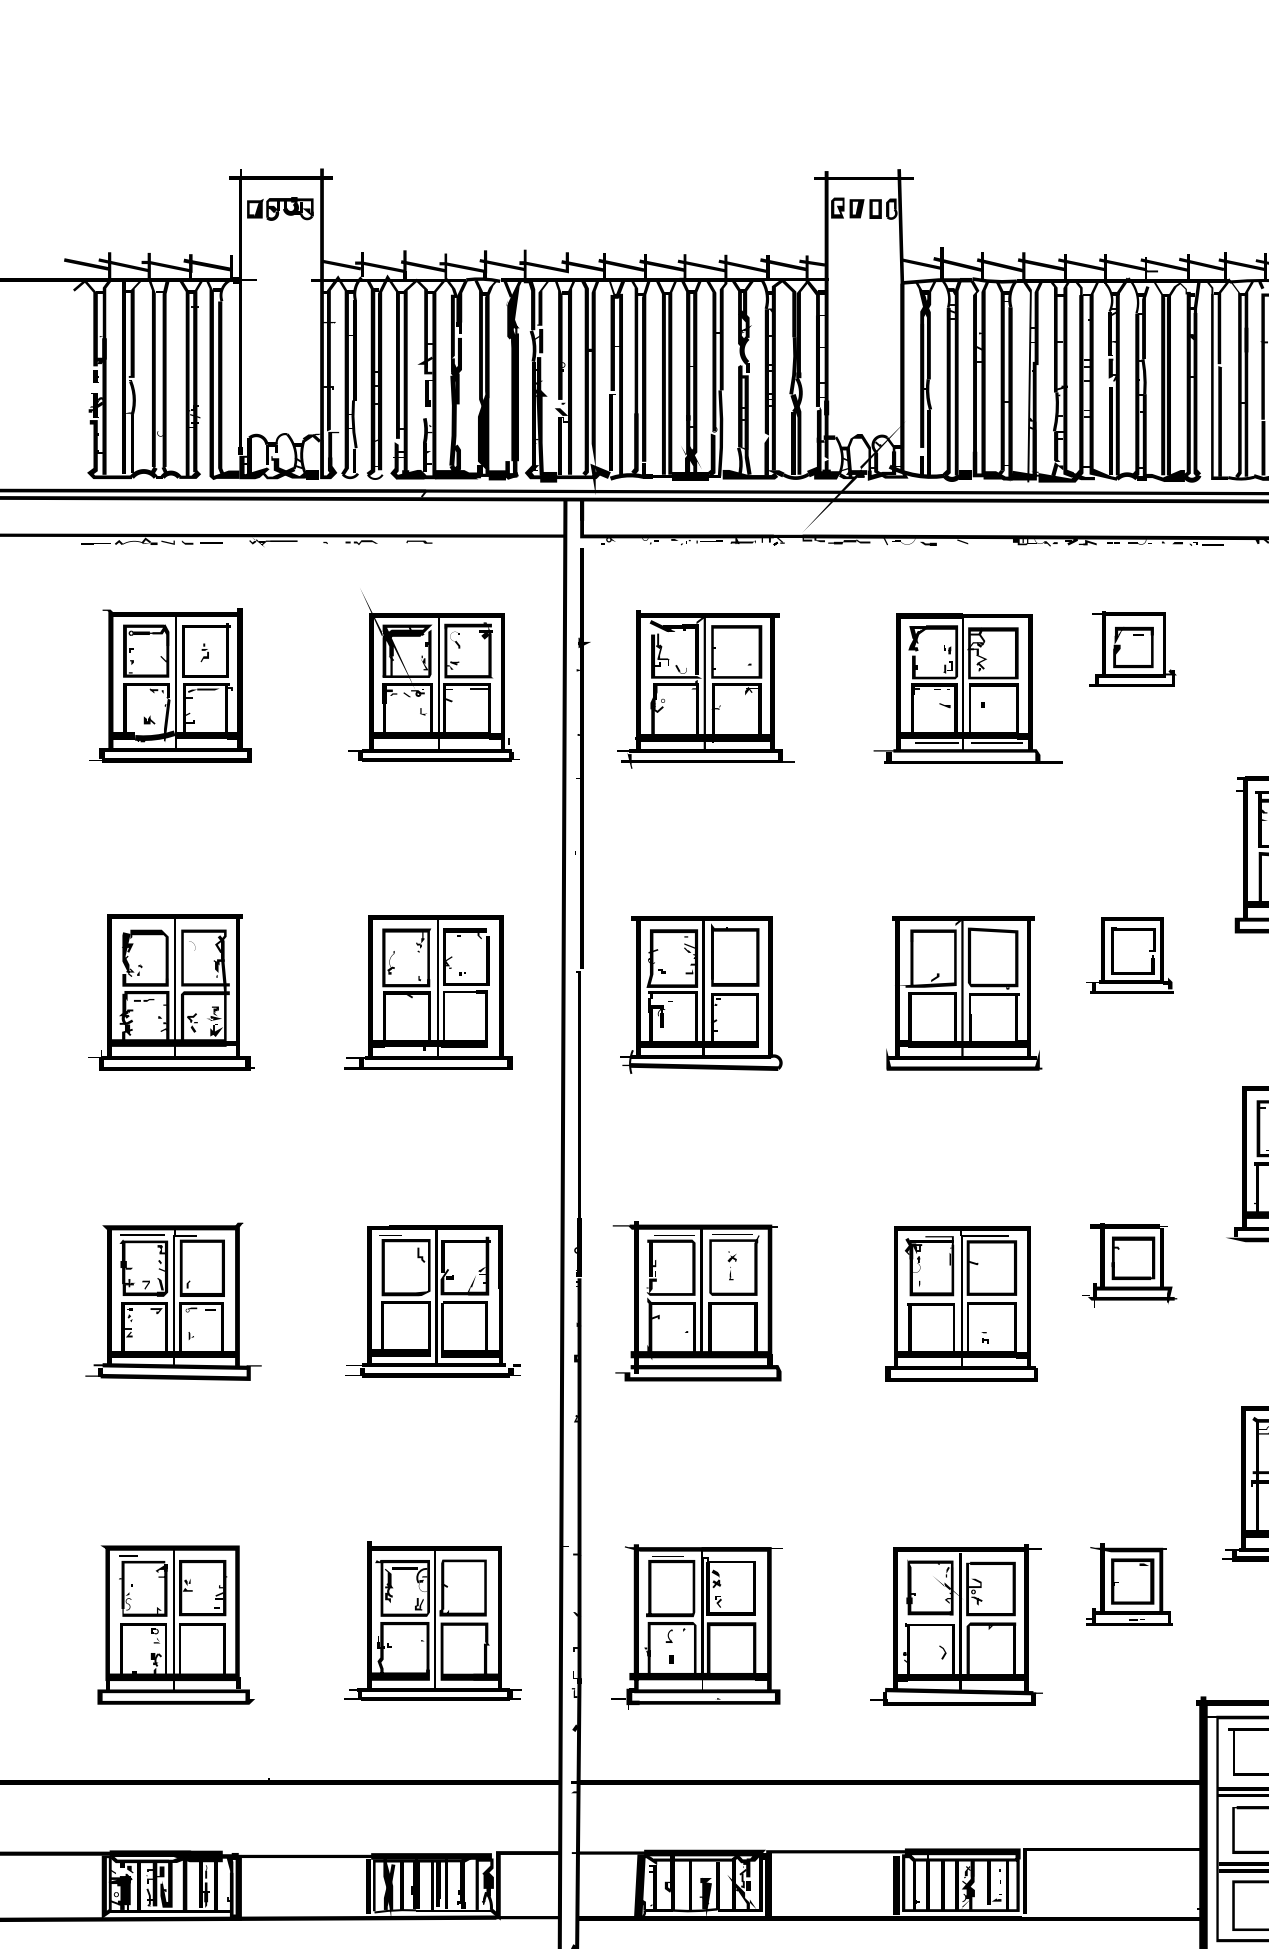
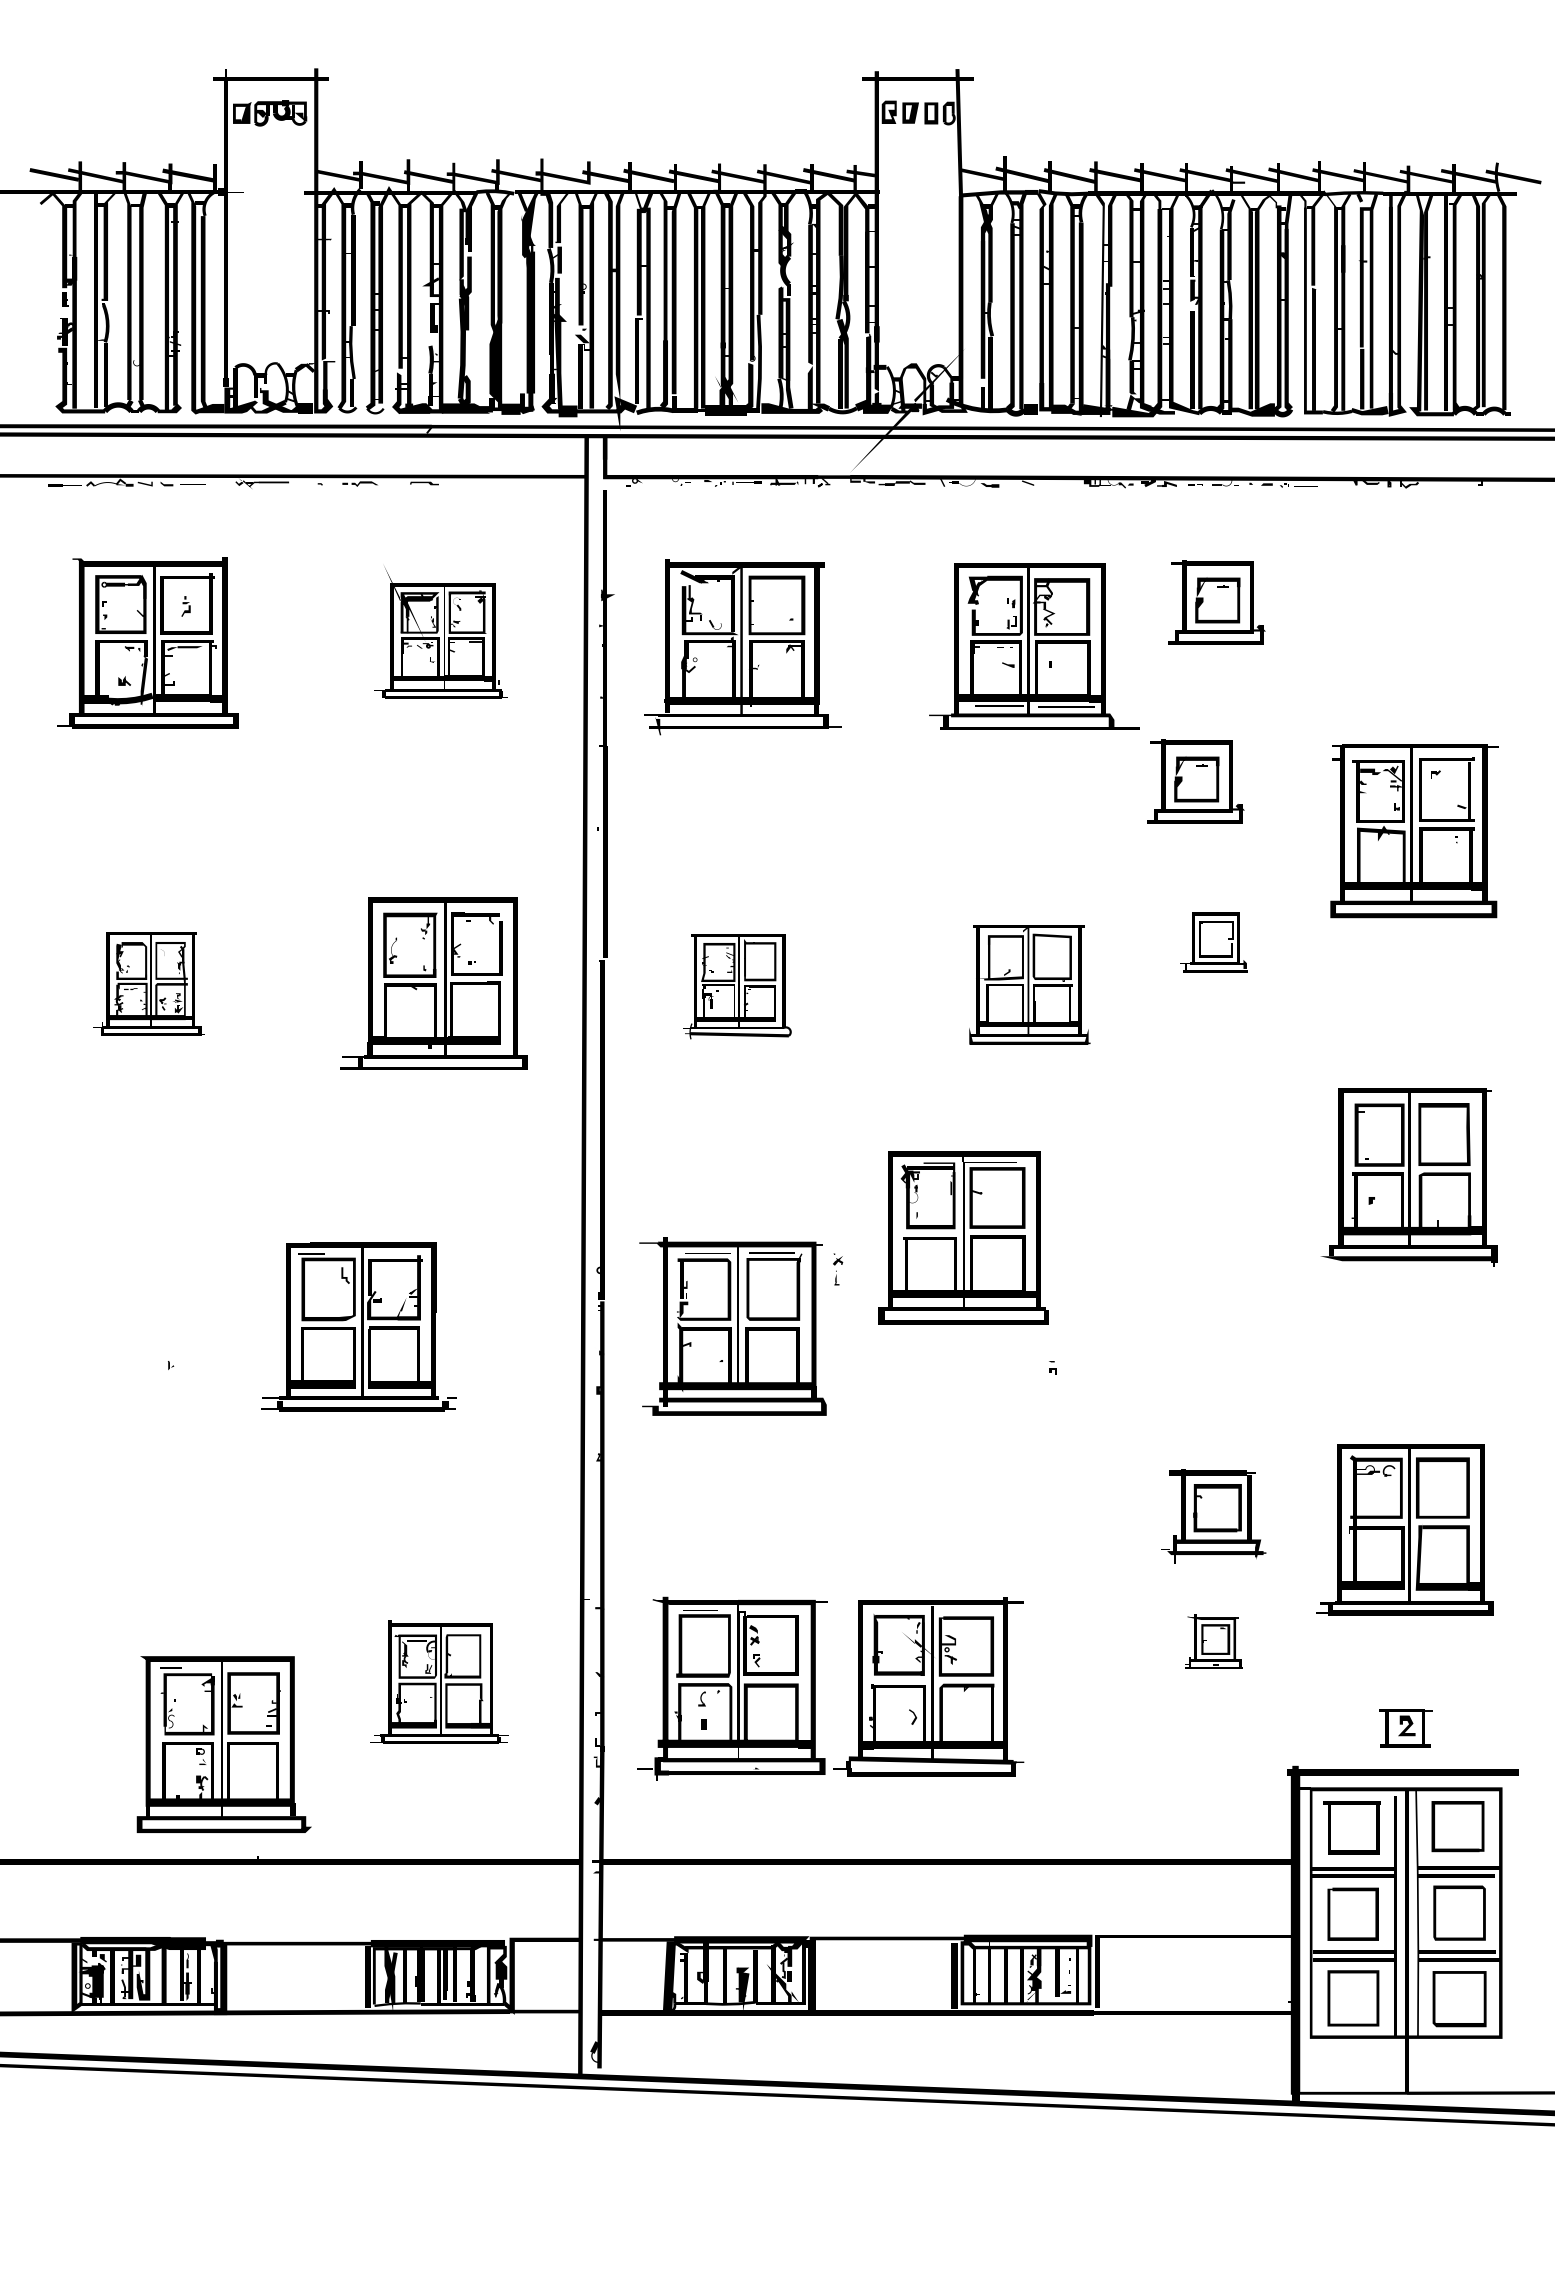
part: (433, 675) -> (440, 631), size x0.7
part: (1113, 810) -> (1195, 781), added
part: (1129, 955) -> (1213, 942), size x0.7
part: (171, 992) -> (148, 983), size x0.6
part: (964, 993) -> (1029, 984), size x0.7
part: (701, 994) -> (737, 986), size x0.6
part: (732, 1265) -> (838, 1269), moved
part: (1129, 1265) -> (1213, 1516), moved
part: (432, 1300) -> (358, 1326), moved
part: (173, 1301) -> (151, 1327), removed
part: (961, 1303) -> (963, 1237), moved
part: (1129, 1584) -> (1213, 1641), size x0.6
part: (432, 1620) -> (438, 1681), size x0.7
part: (175, 1624) -> (223, 1744), moved
part: (956, 1624) -> (928, 1686), moved

